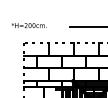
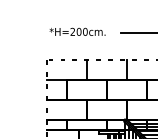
text: (28, 25) -> (76, 31), moved

